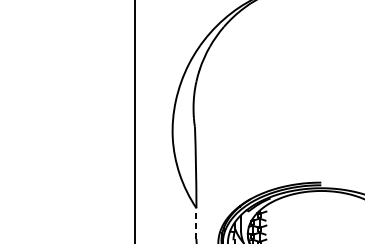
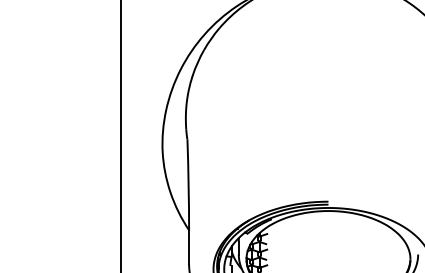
line: (196, 223) -> (189, 247), dashed -> solid

